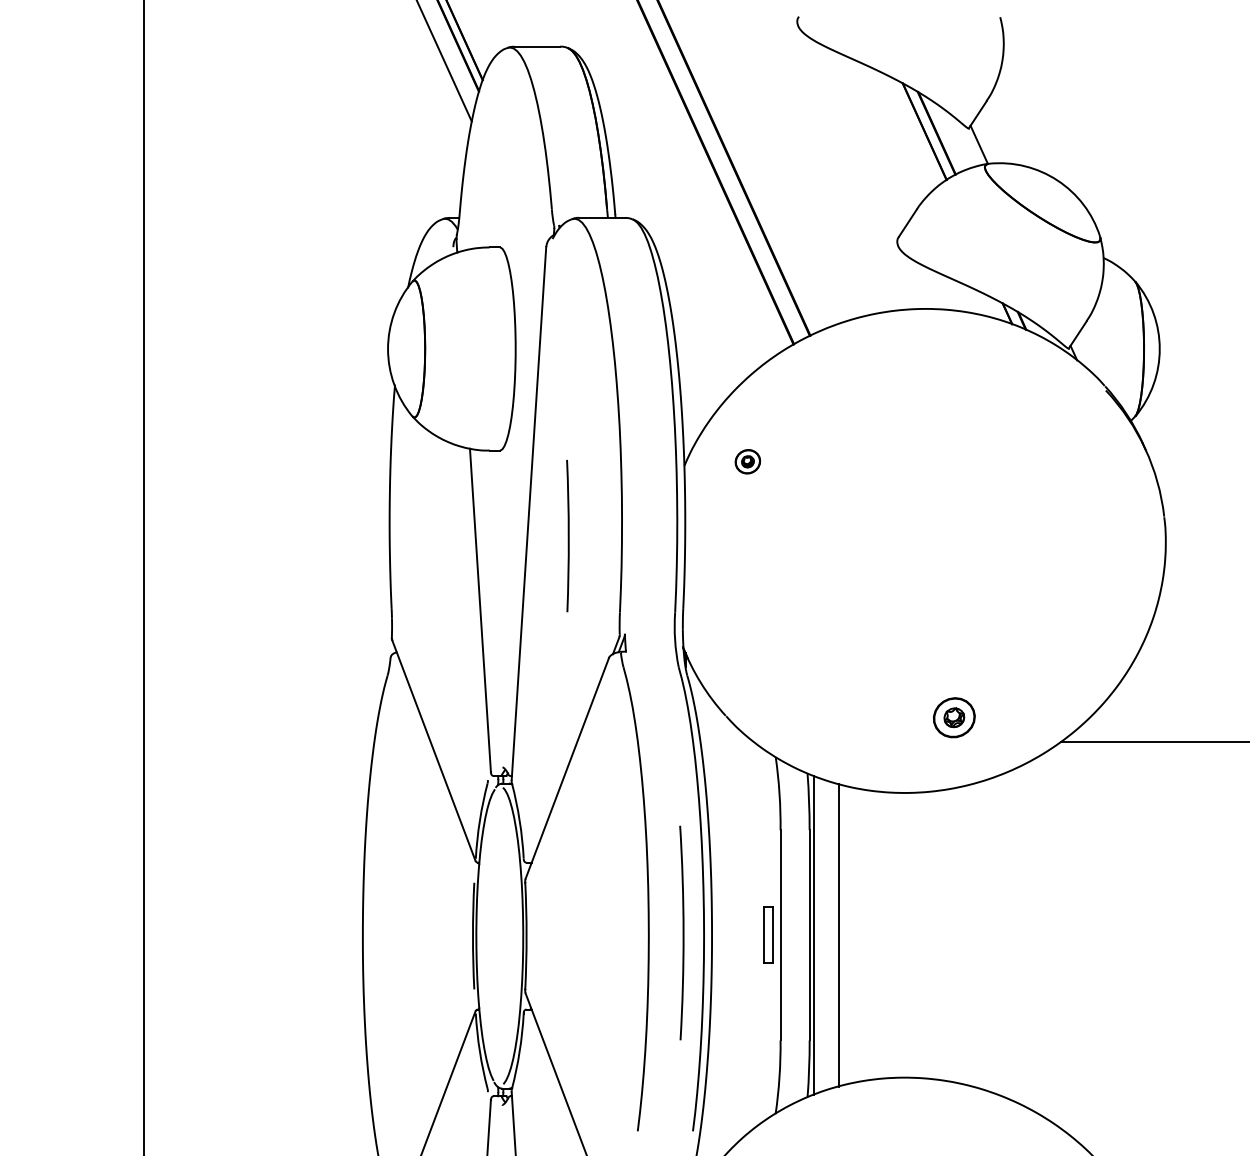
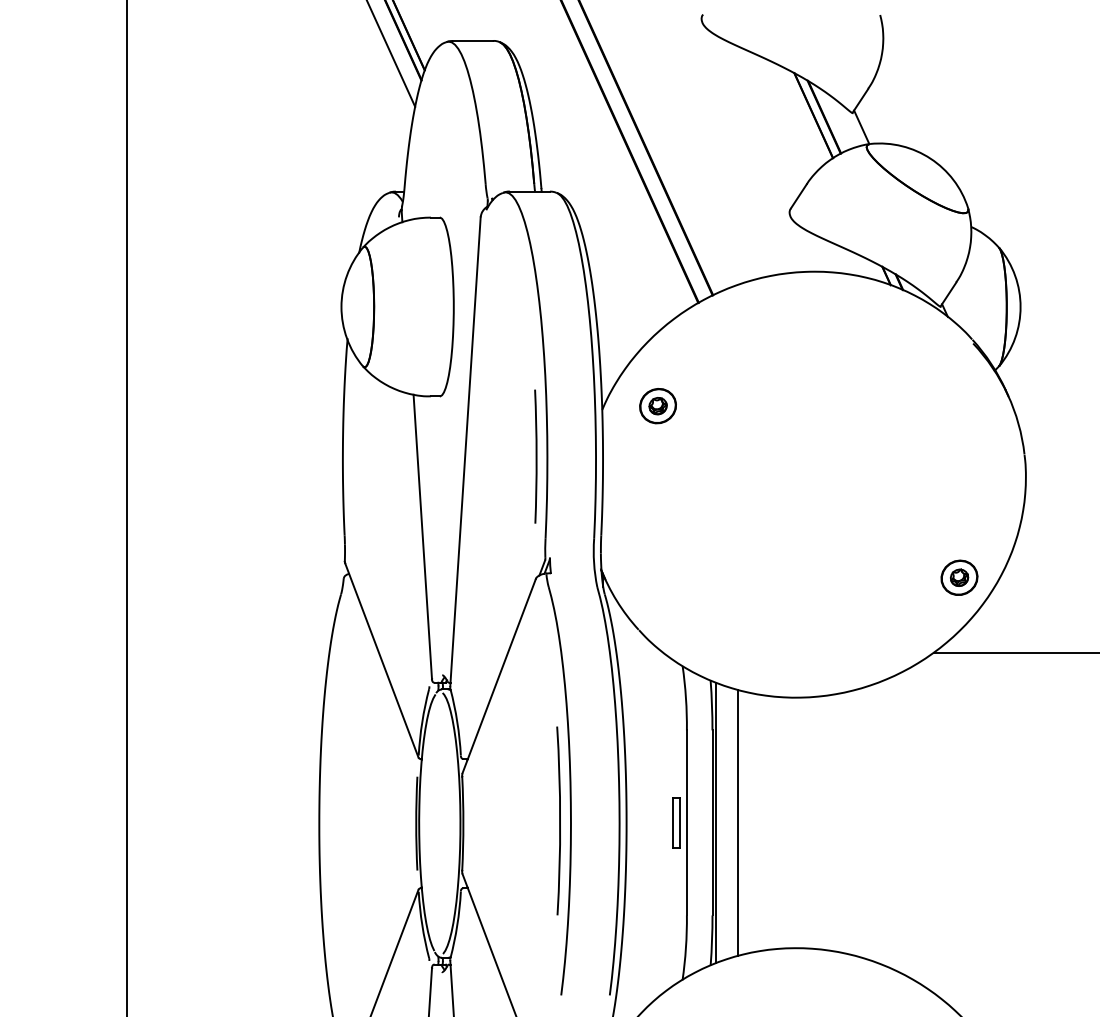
part: (747, 461) -> (657, 405), size x1.67
line: (567, 536) -> (535, 457), moved
part: (954, 717) -> (959, 577), moved
arc: (682, 932) -> (559, 820), moved

